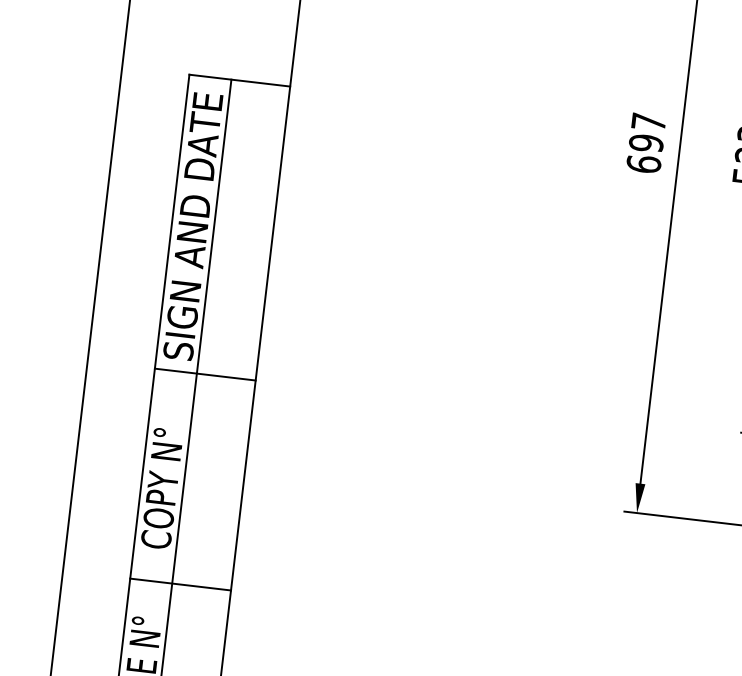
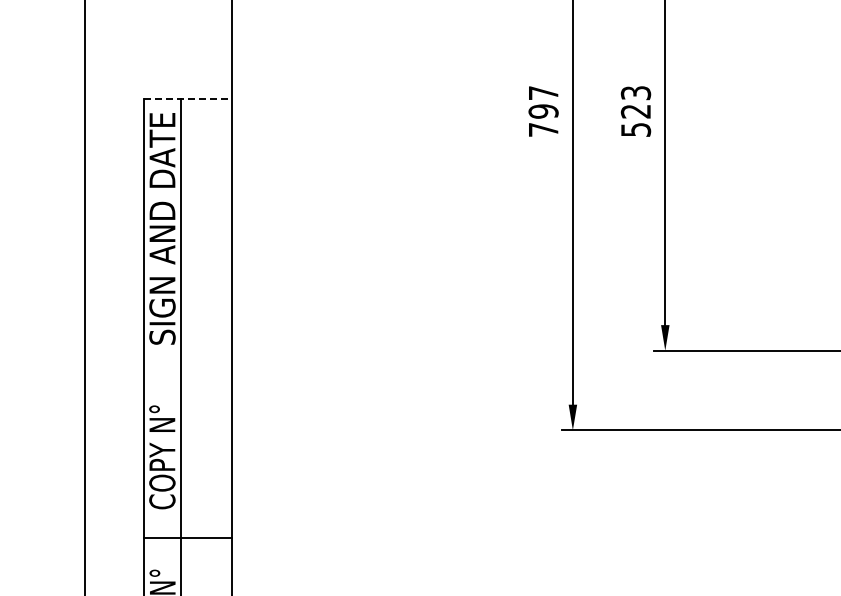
line: (239, 80) -> (187, 98), solid -> dashed
text: (643, 163) -> (543, 129), 697 -> 797
line: (204, 374) -> (187, 354), removed

